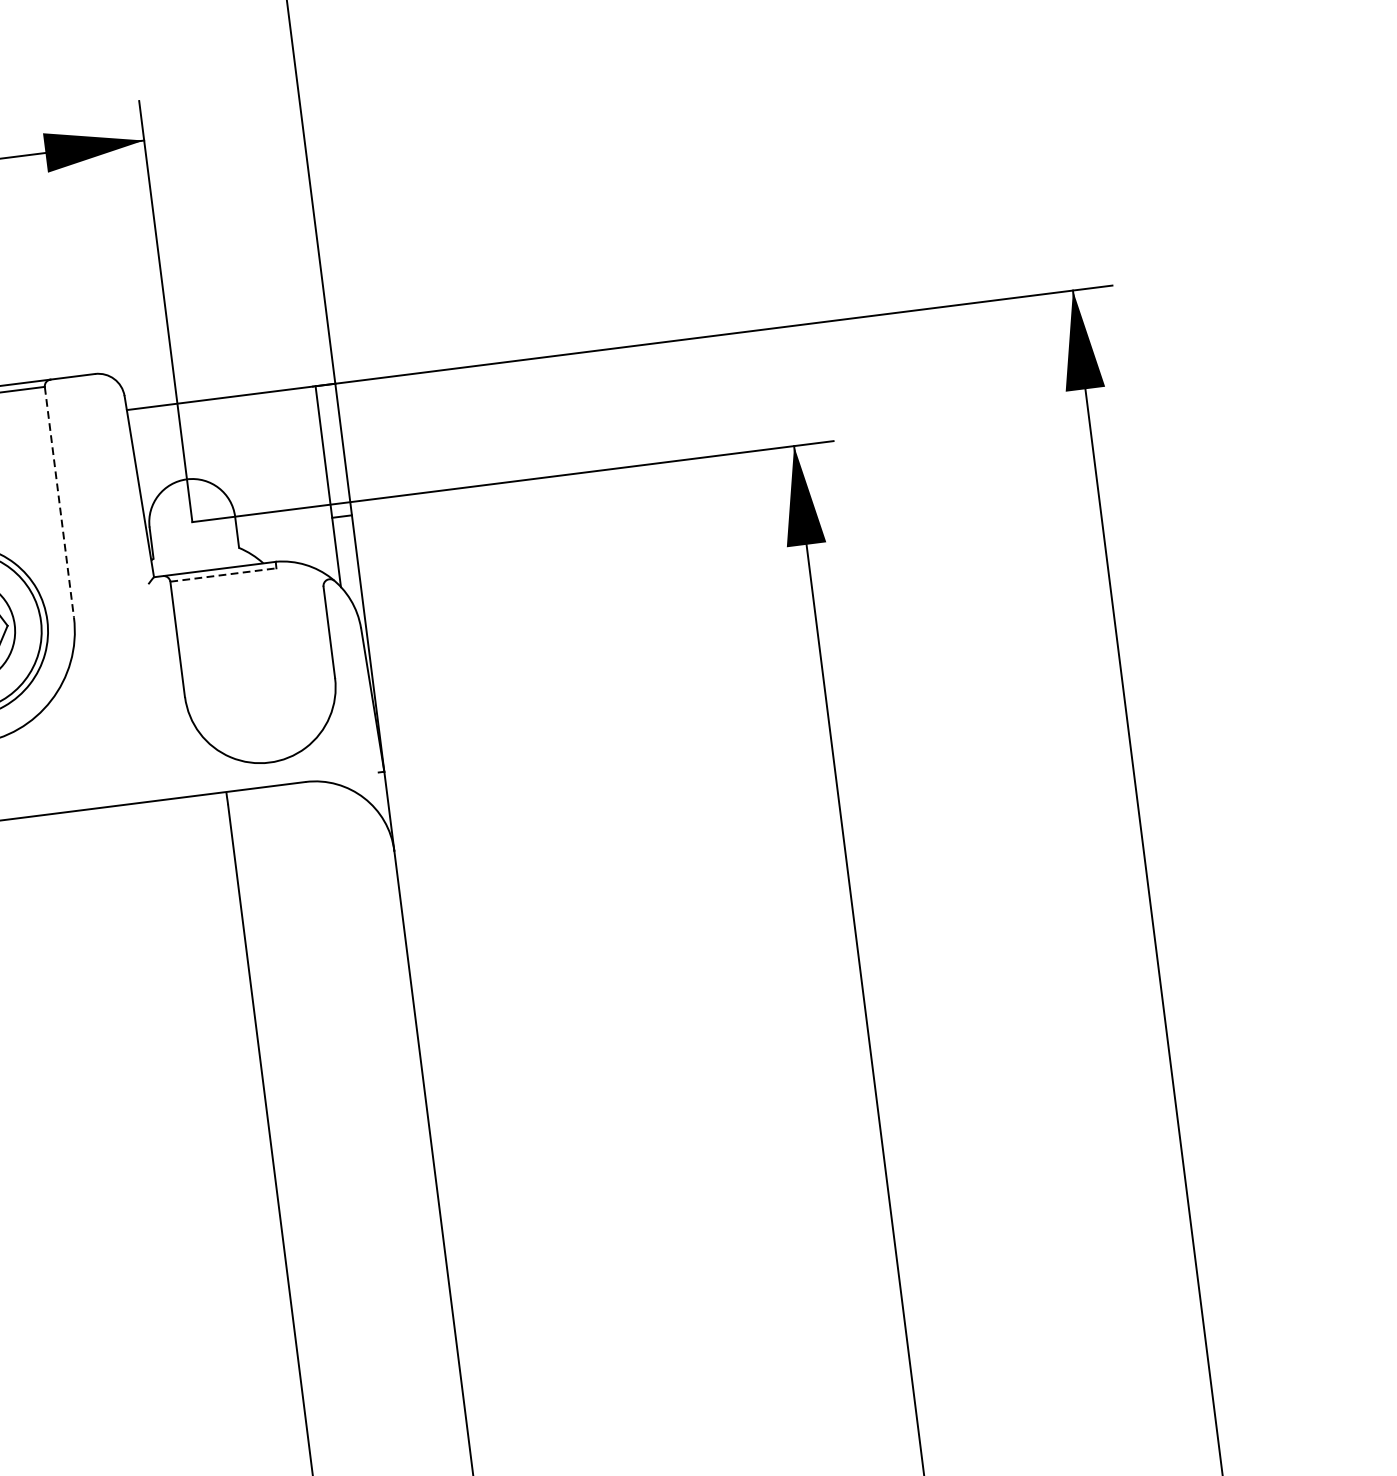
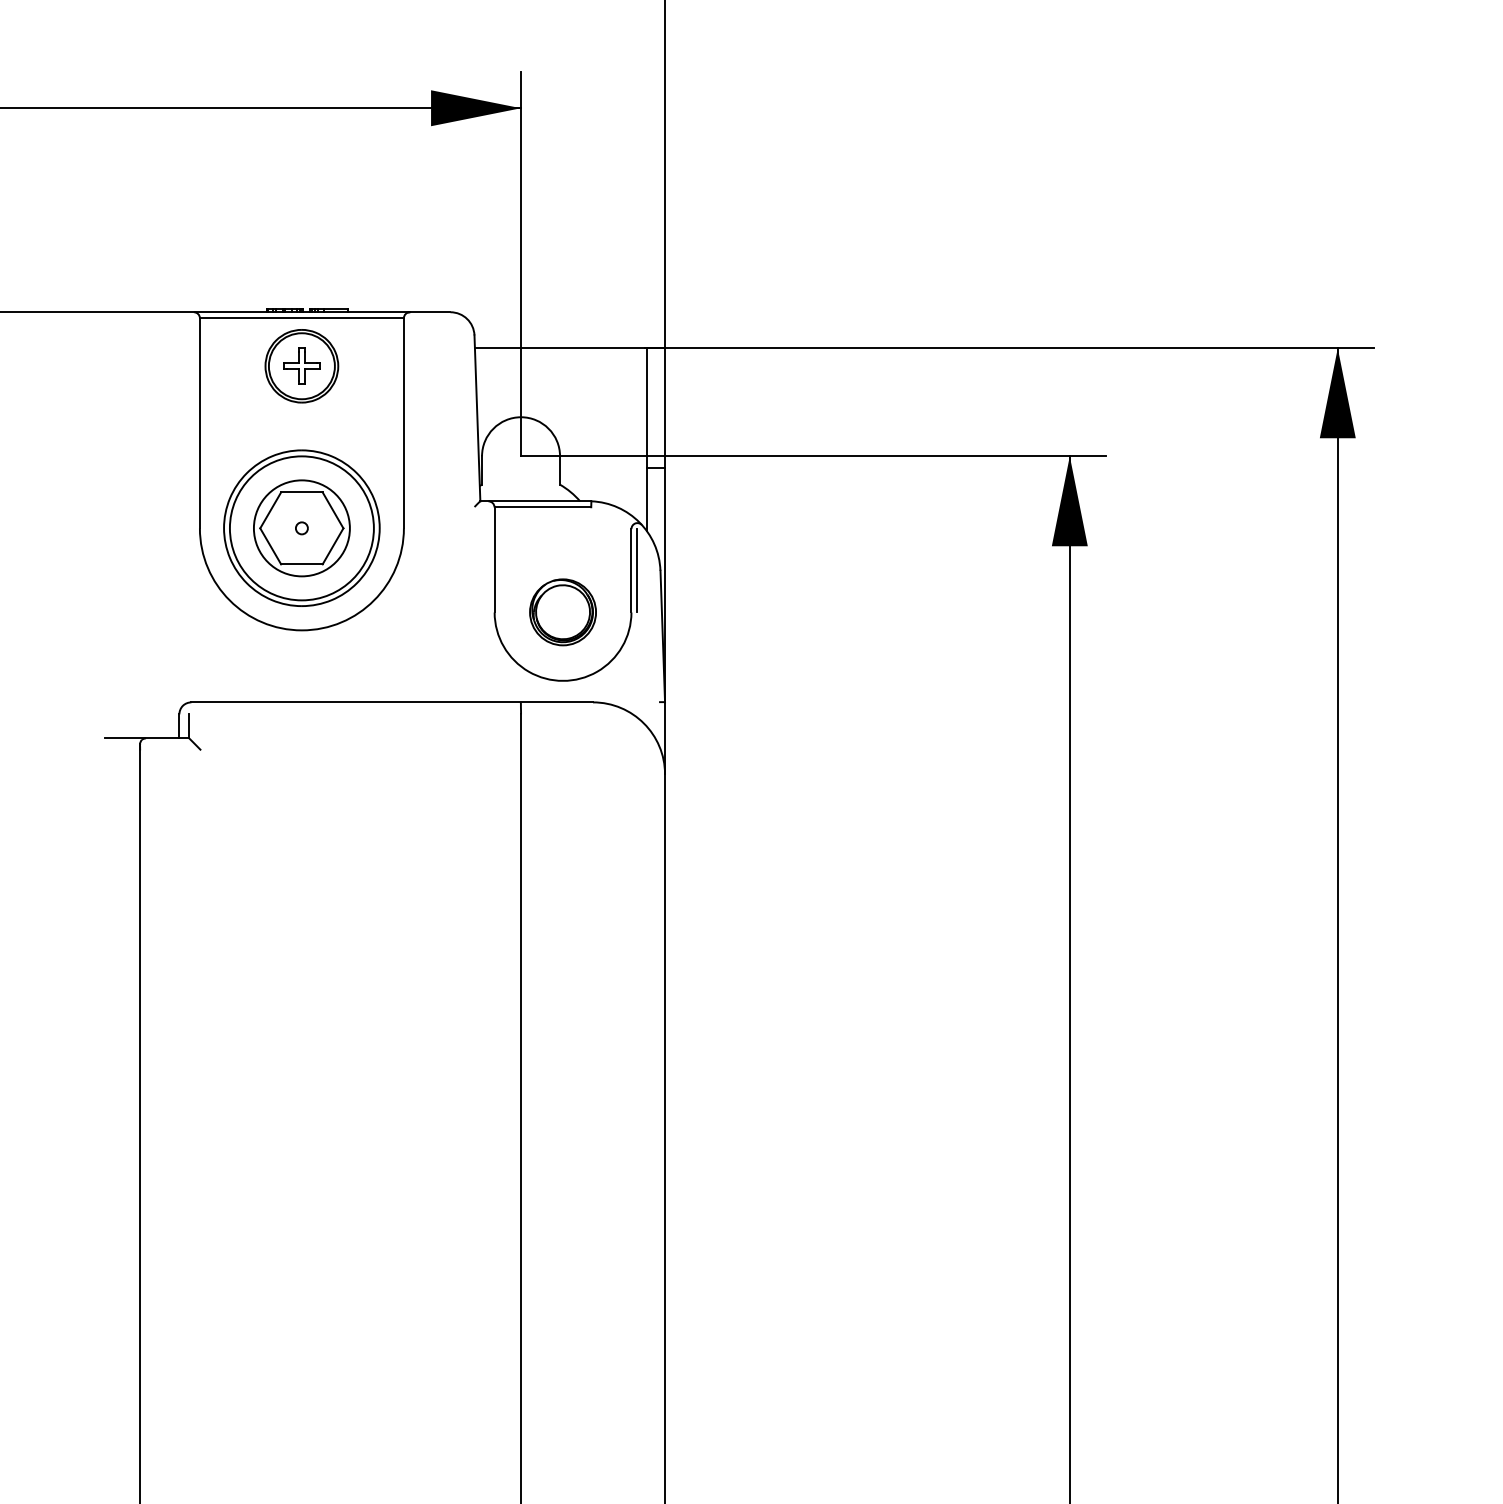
line: (58, 502) -> (403, 423), dashed -> solid
line: (224, 575) -> (543, 507), dashed -> solid
line: (335, 631) -> (637, 570), added
part: (259, 687) -> (562, 612), added

